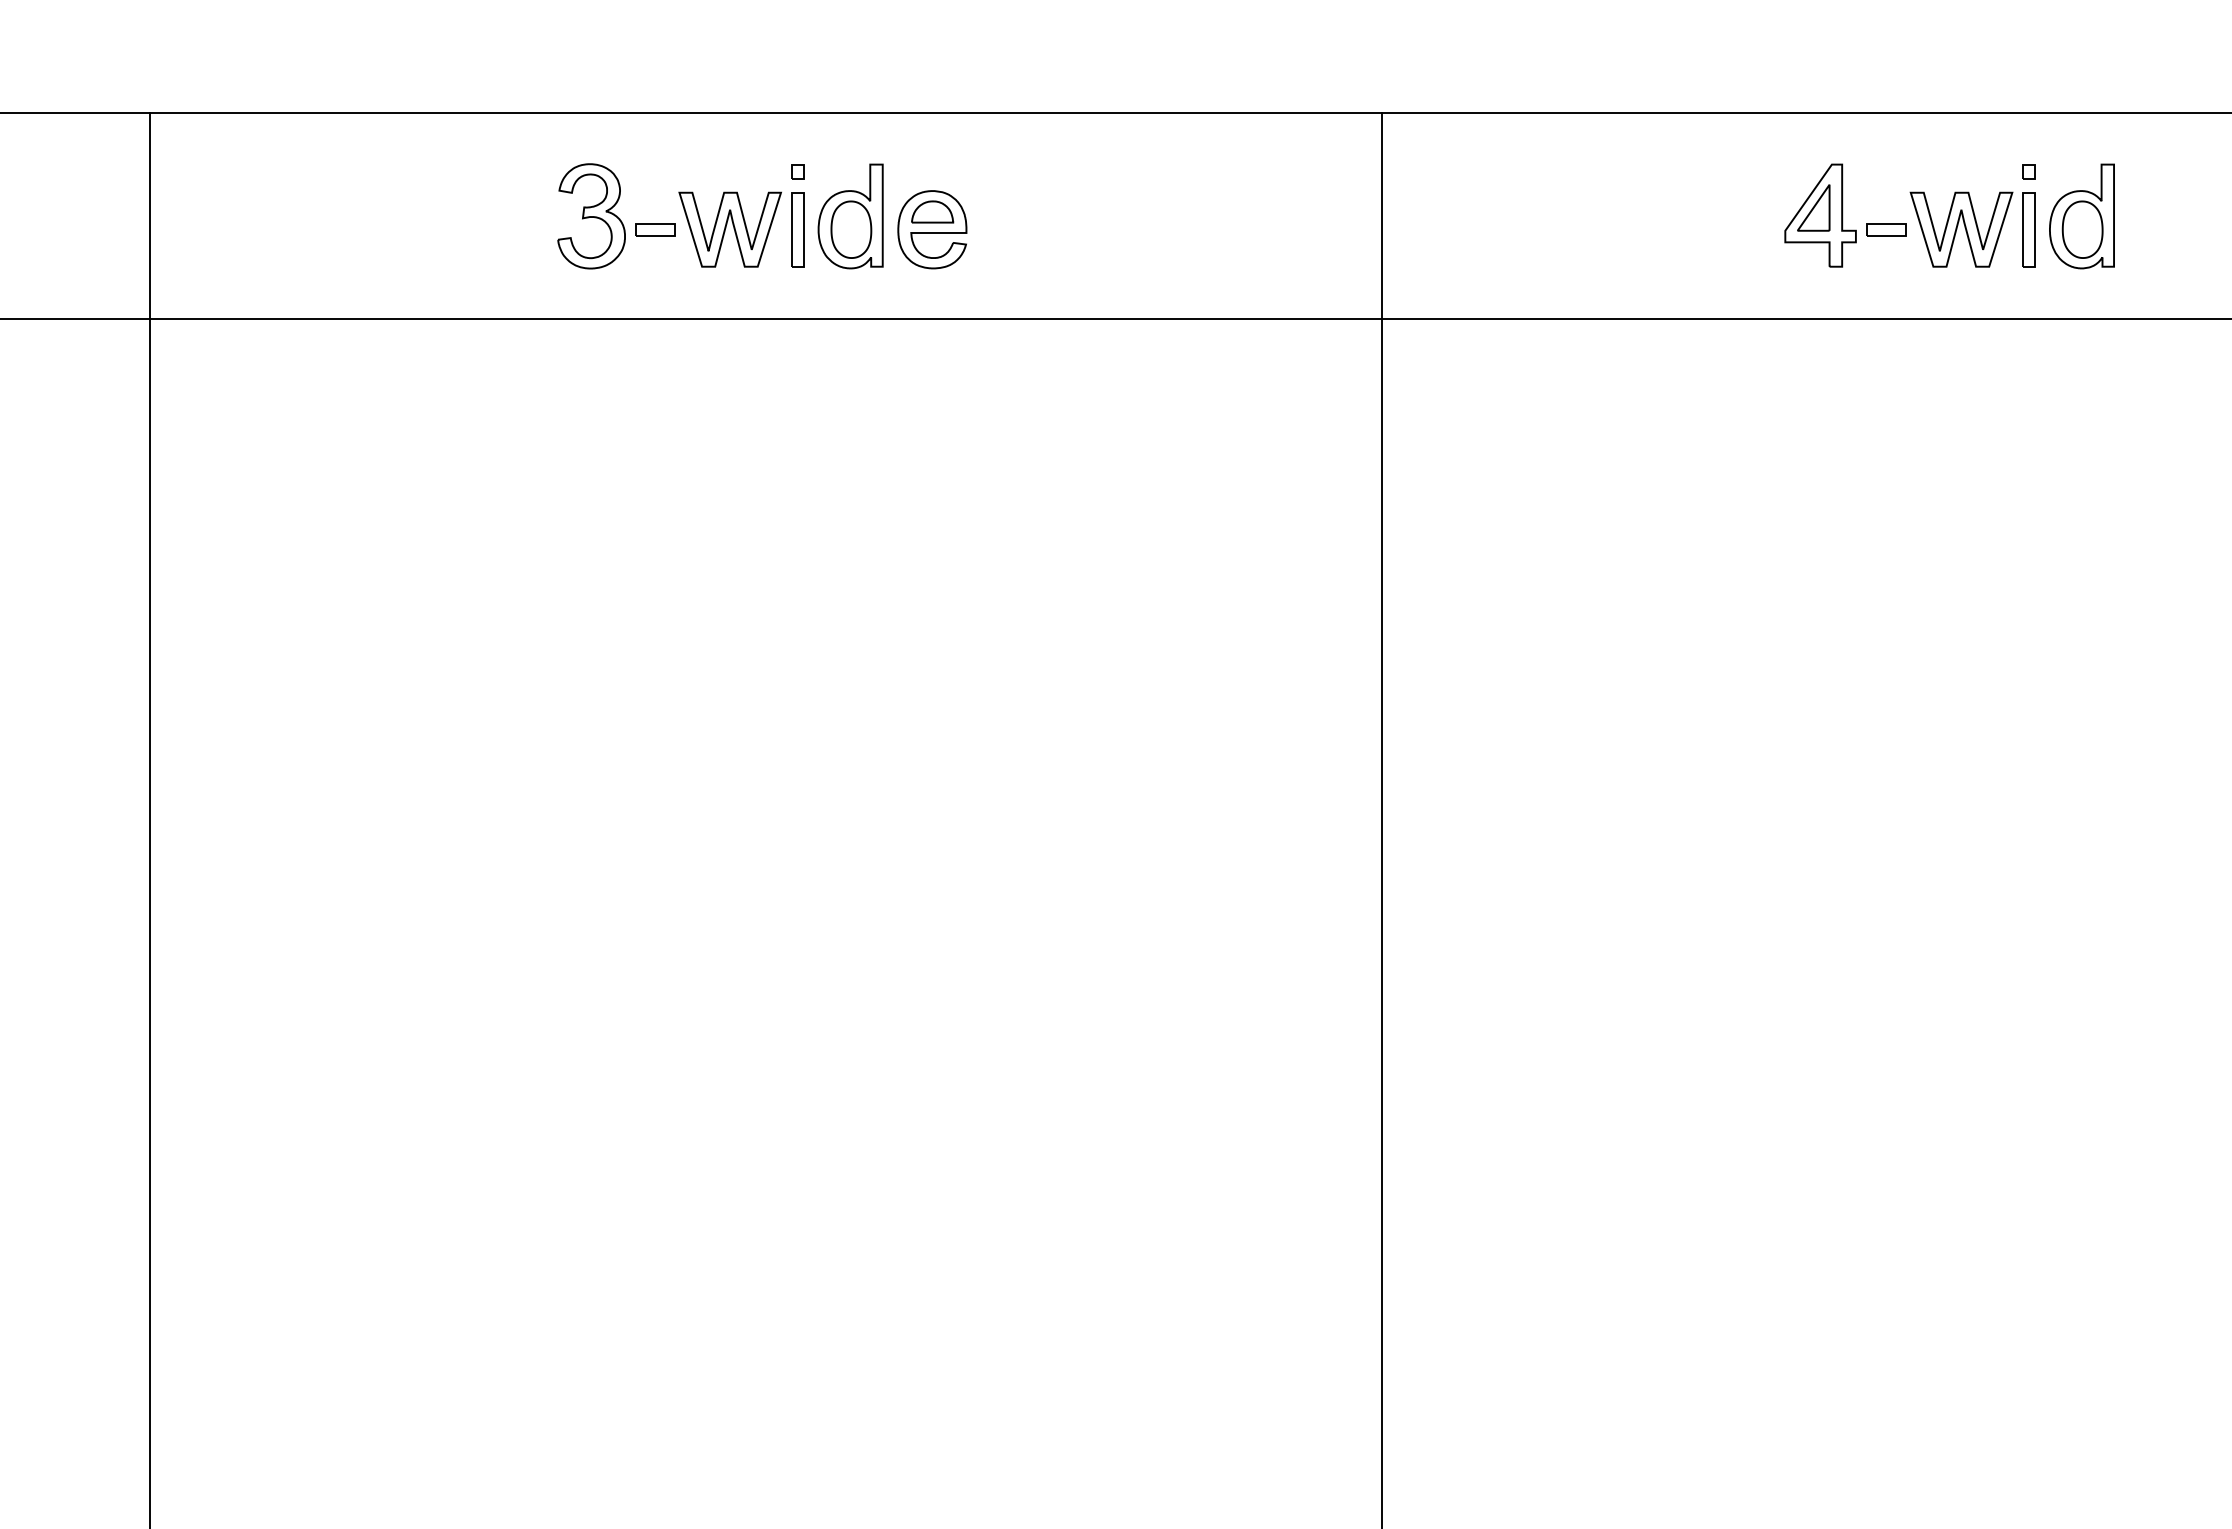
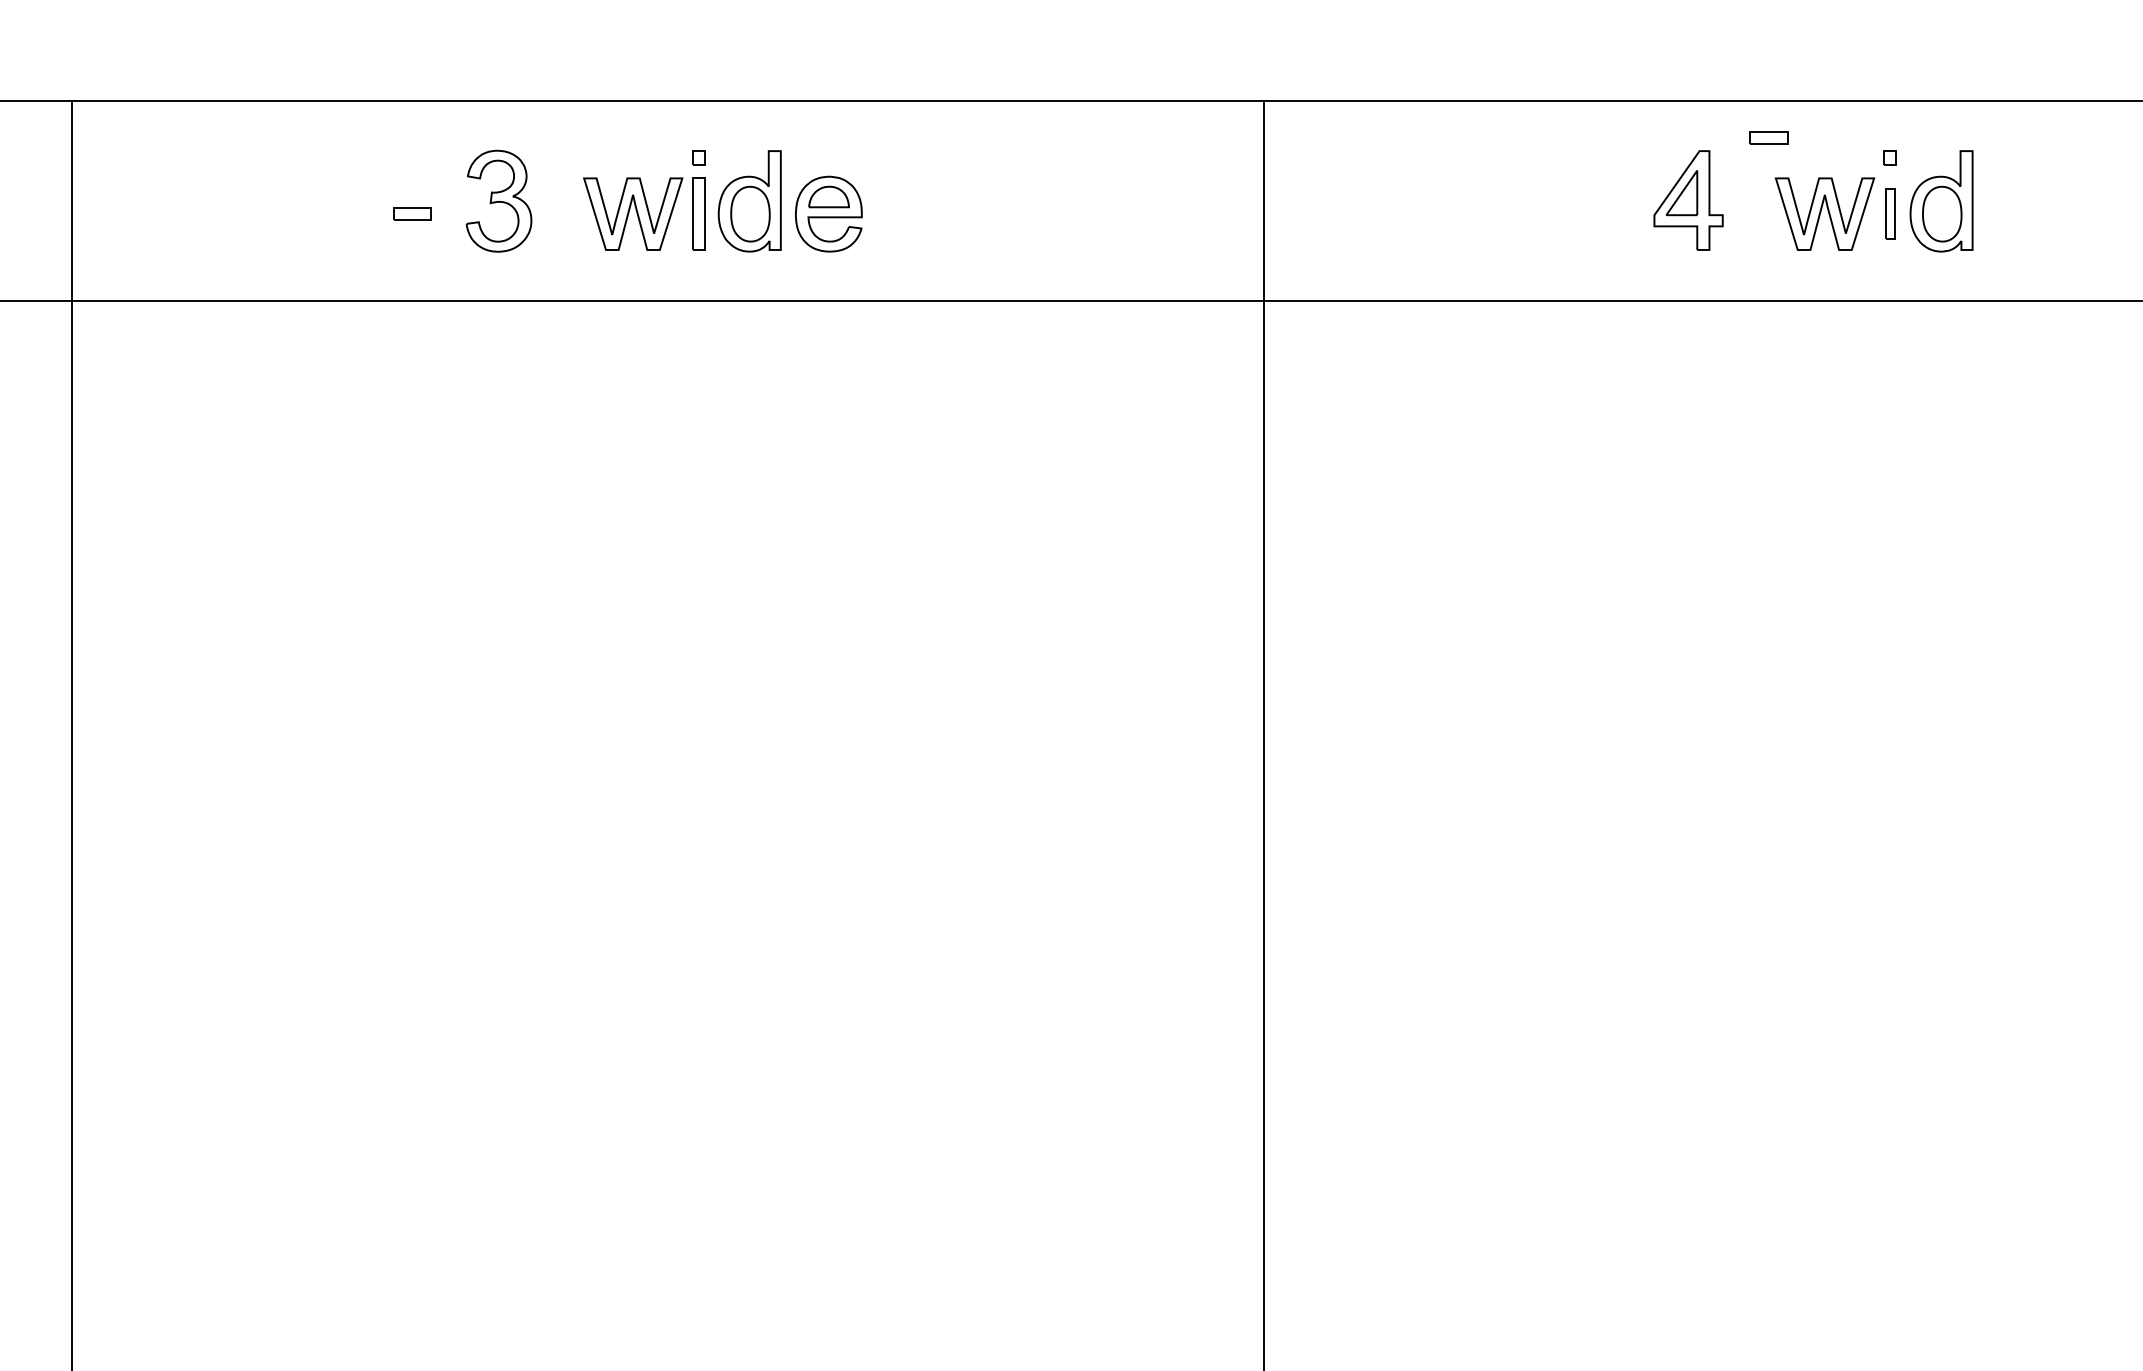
part: (655, 229) -> (412, 213), moved
part: (1886, 229) -> (1768, 137), moved
part: (2028, 229) -> (1889, 213), size x0.7

